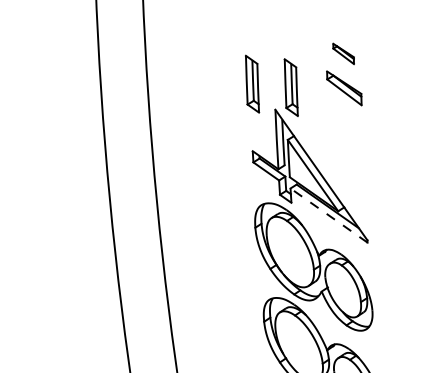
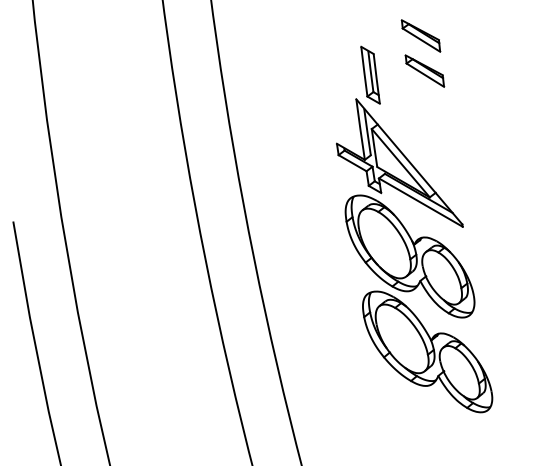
part: (343, 53) -> (420, 35), size x1.67
part: (252, 83) -> (330, 74), removed
line: (328, 215) -> (420, 202), dashed -> solid

